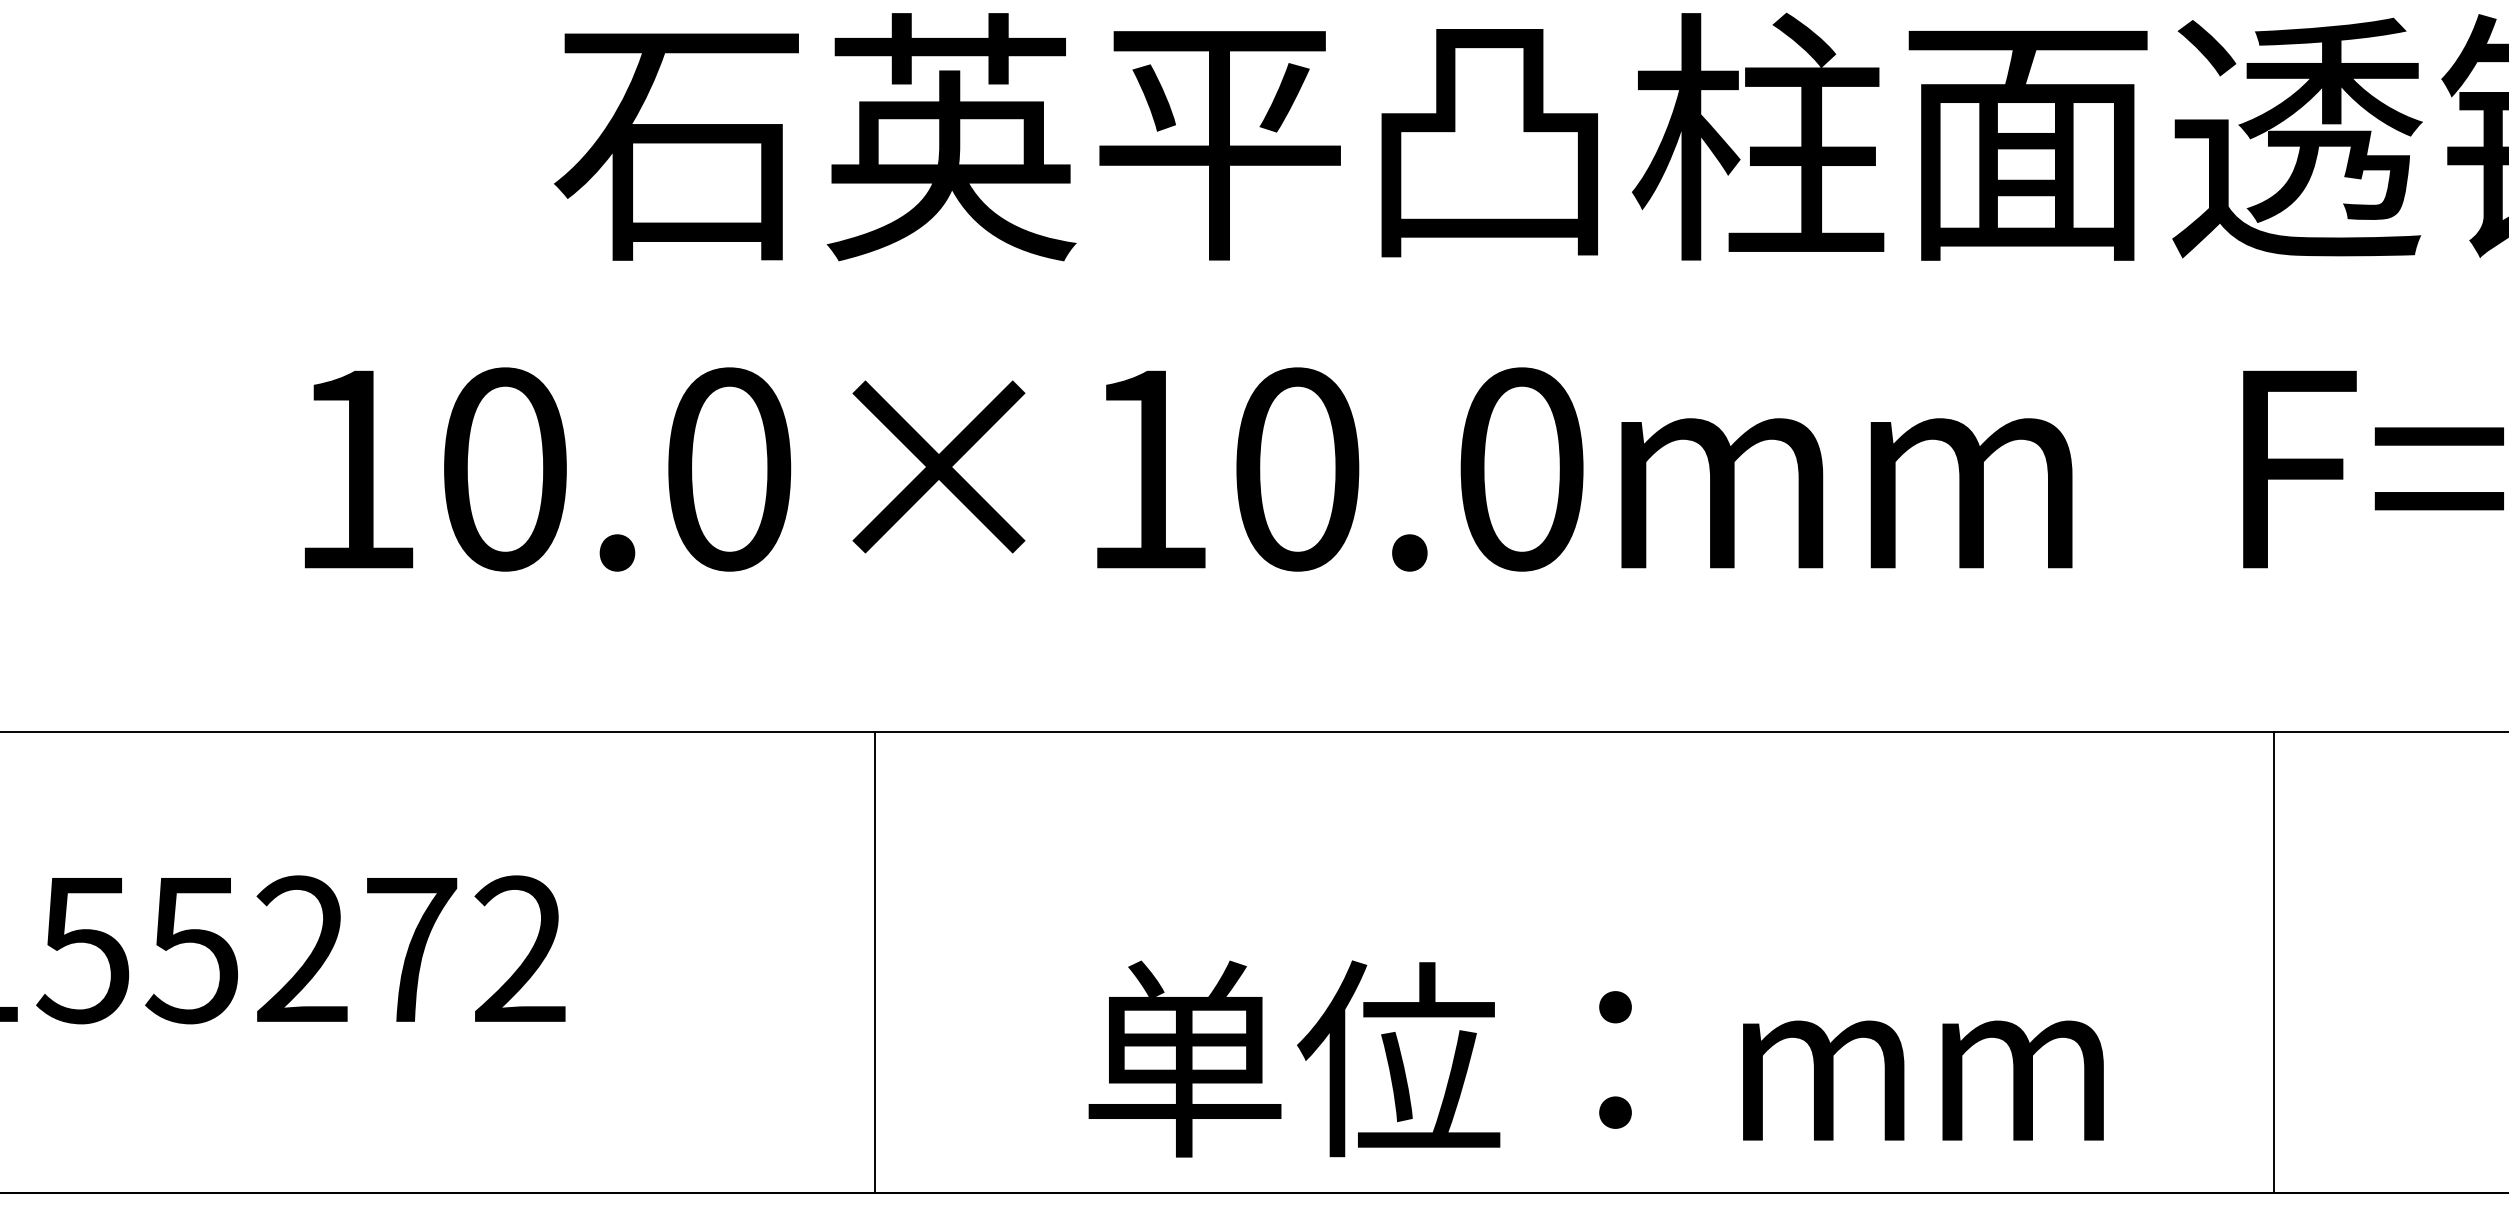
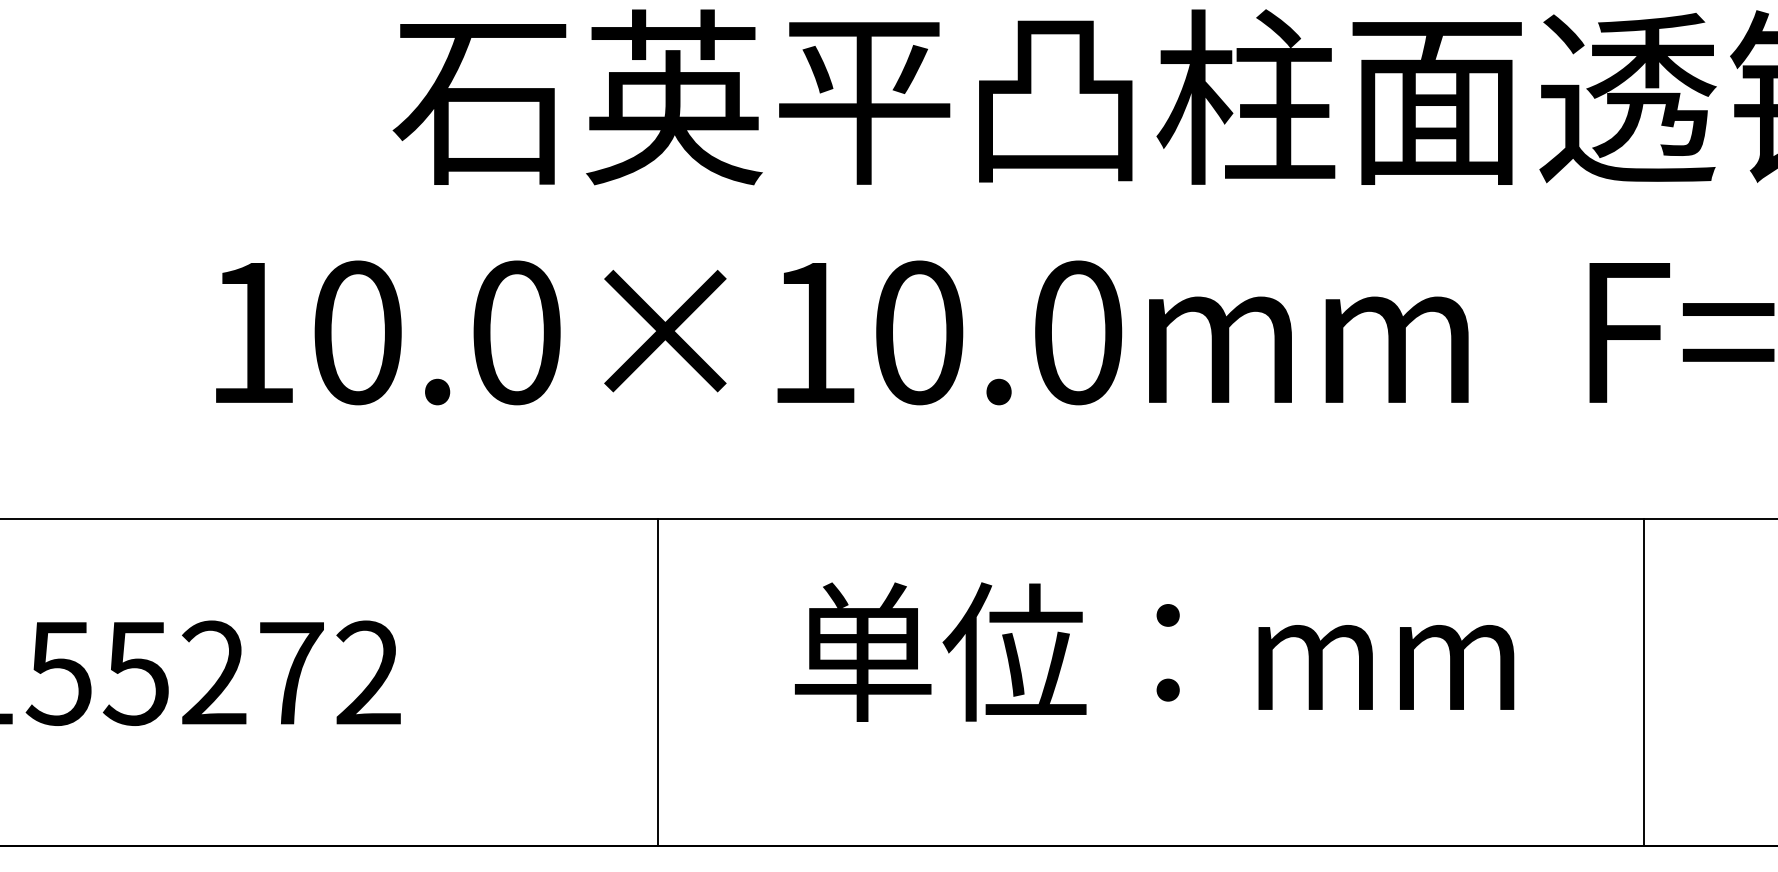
line: (875, 961) -> (657, 681), moved
line: (2274, 961) -> (1644, 681), moved
text: (1595, 1058) -> (1154, 651), moved

